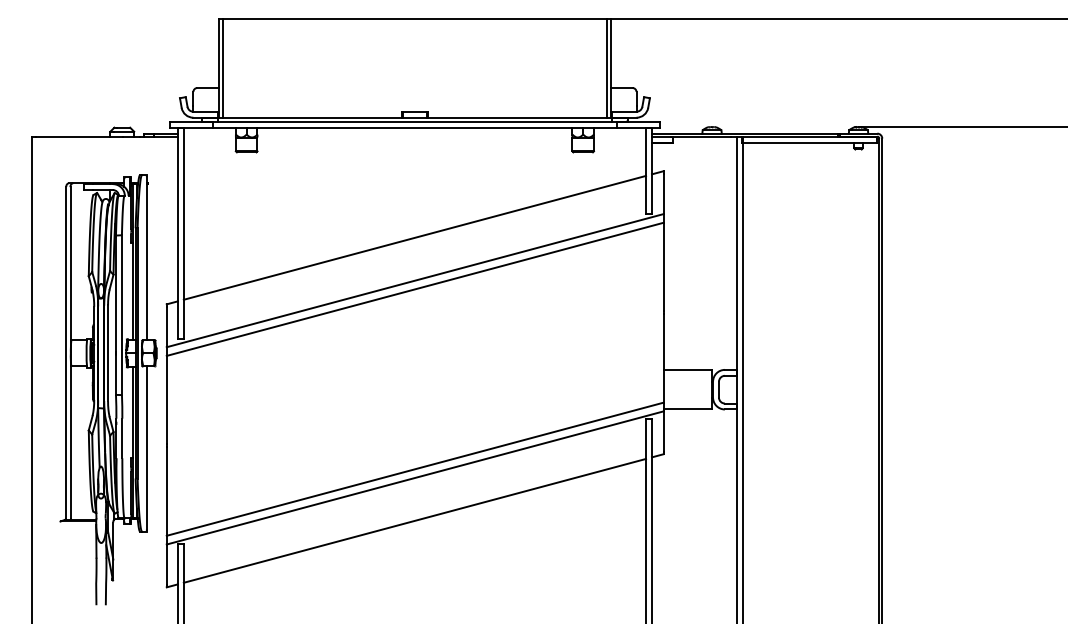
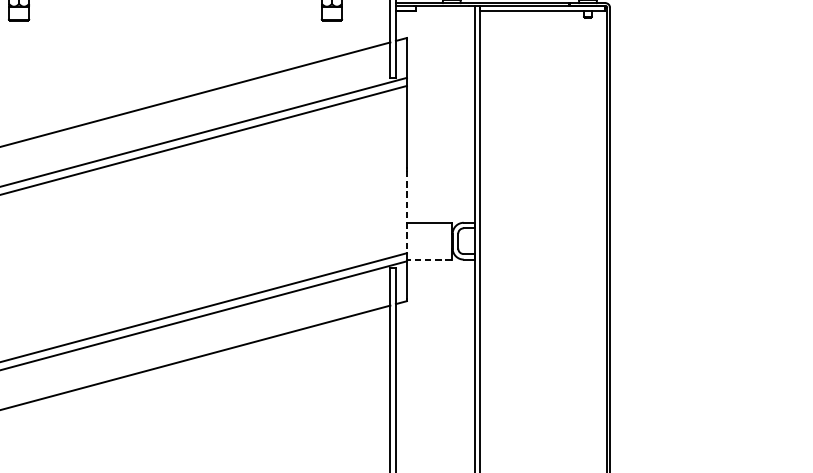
line: (663, 358) -> (406, 212), solid -> dashed
line: (687, 409) -> (428, 259), solid -> dashed

